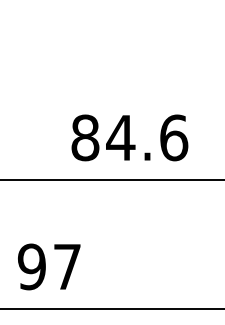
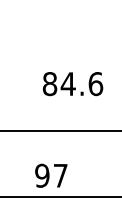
text: (130, 138) -> (73, 84), moved
text: (49, 266) -> (51, 175), moved

